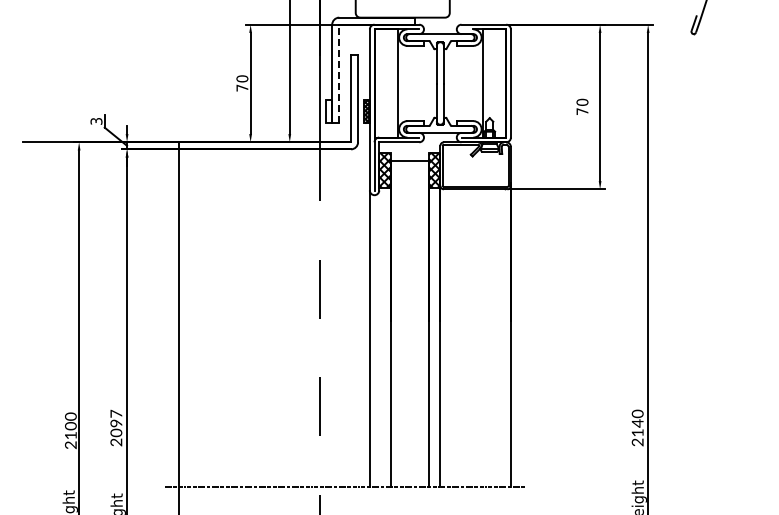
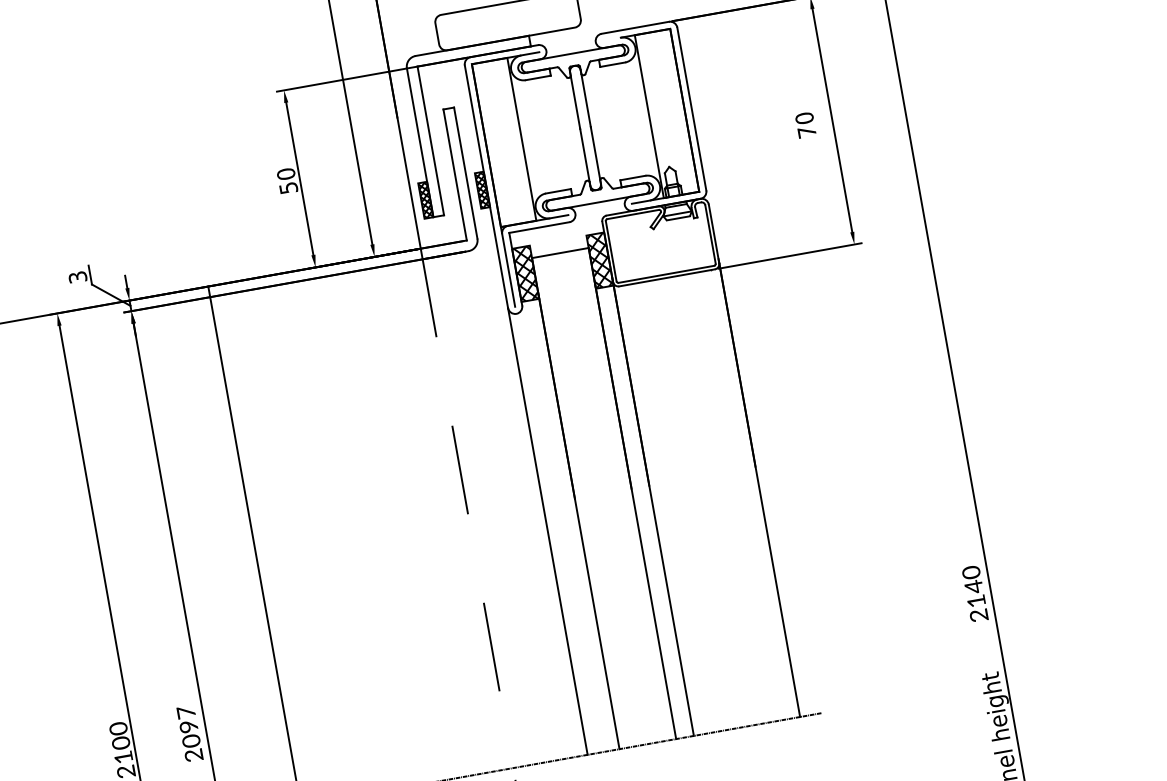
line: (339, 73) -> (430, 139), dashed -> solid
text: (242, 87) -> (288, 187), 70 -> 50
hatch: (329, 111) -> (426, 199), added

